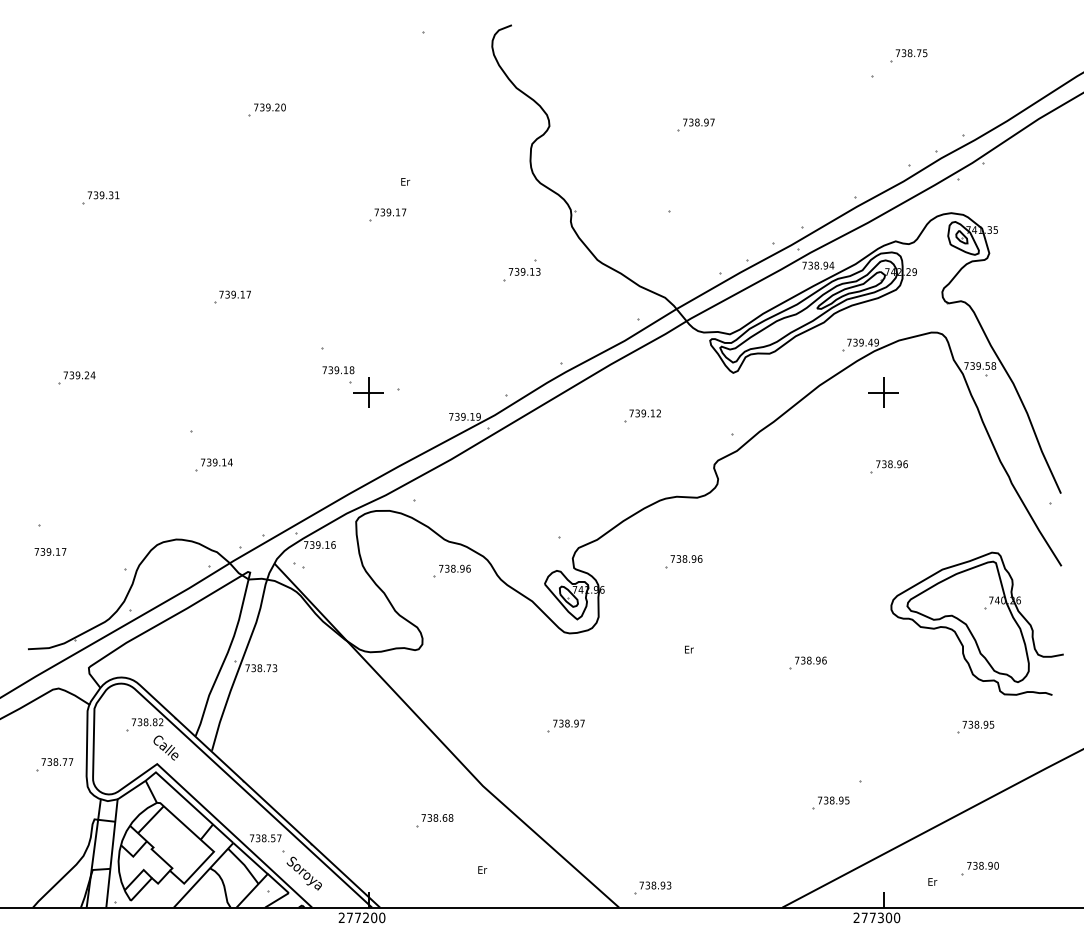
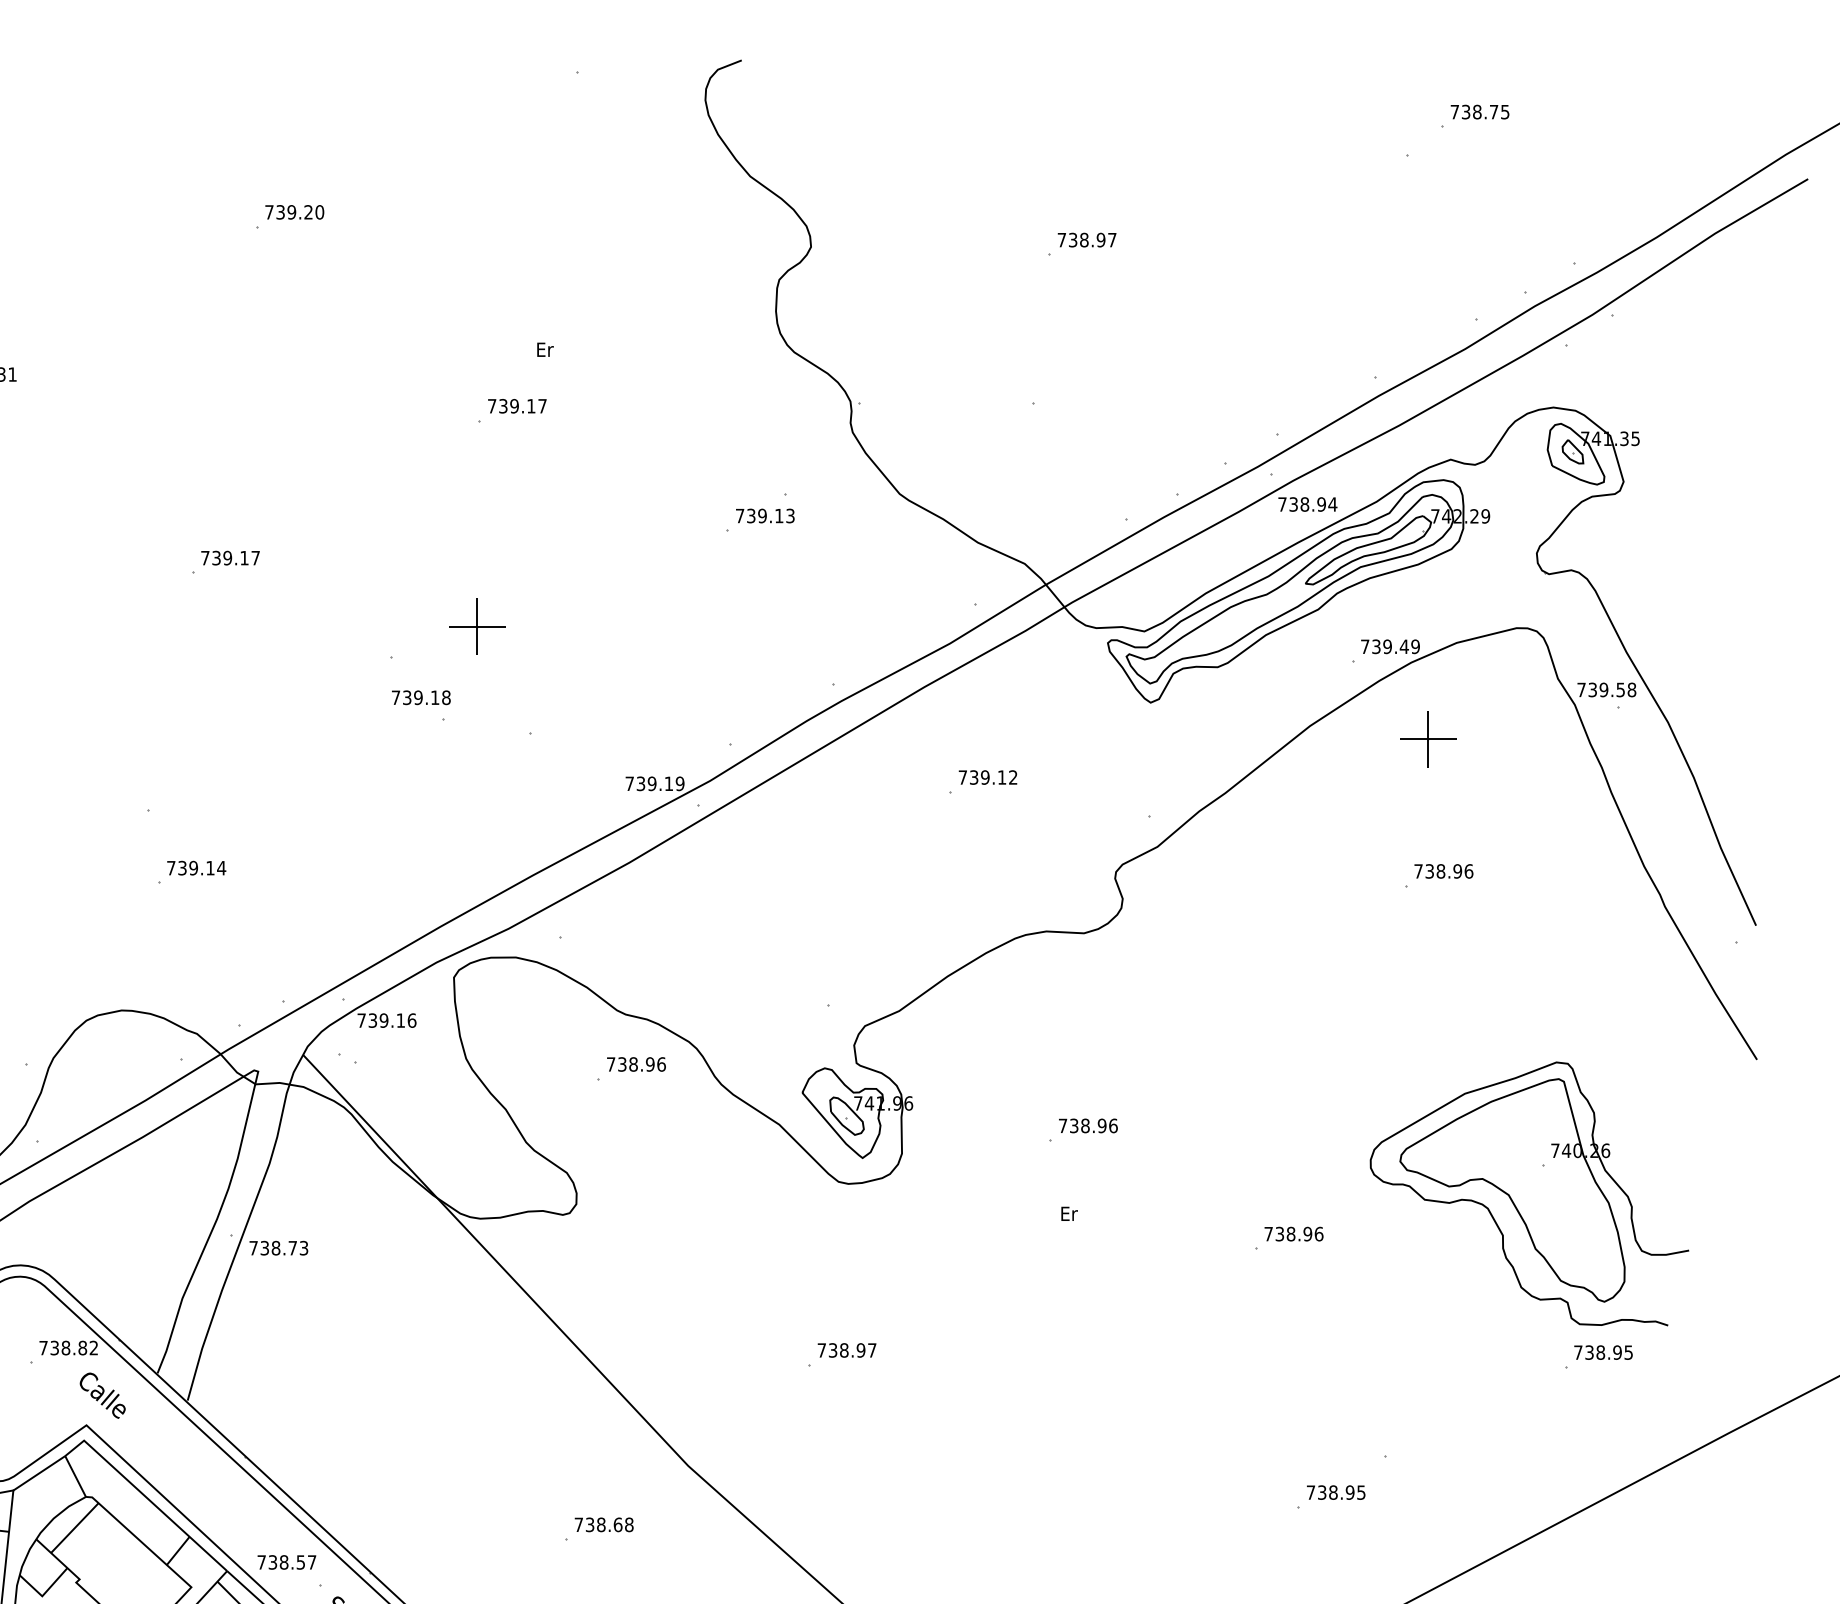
part: (368, 392) -> (476, 626), moved
part: (683, 561) -> (1082, 1130), moved
part: (976, 623) -> (1527, 1193), moved

